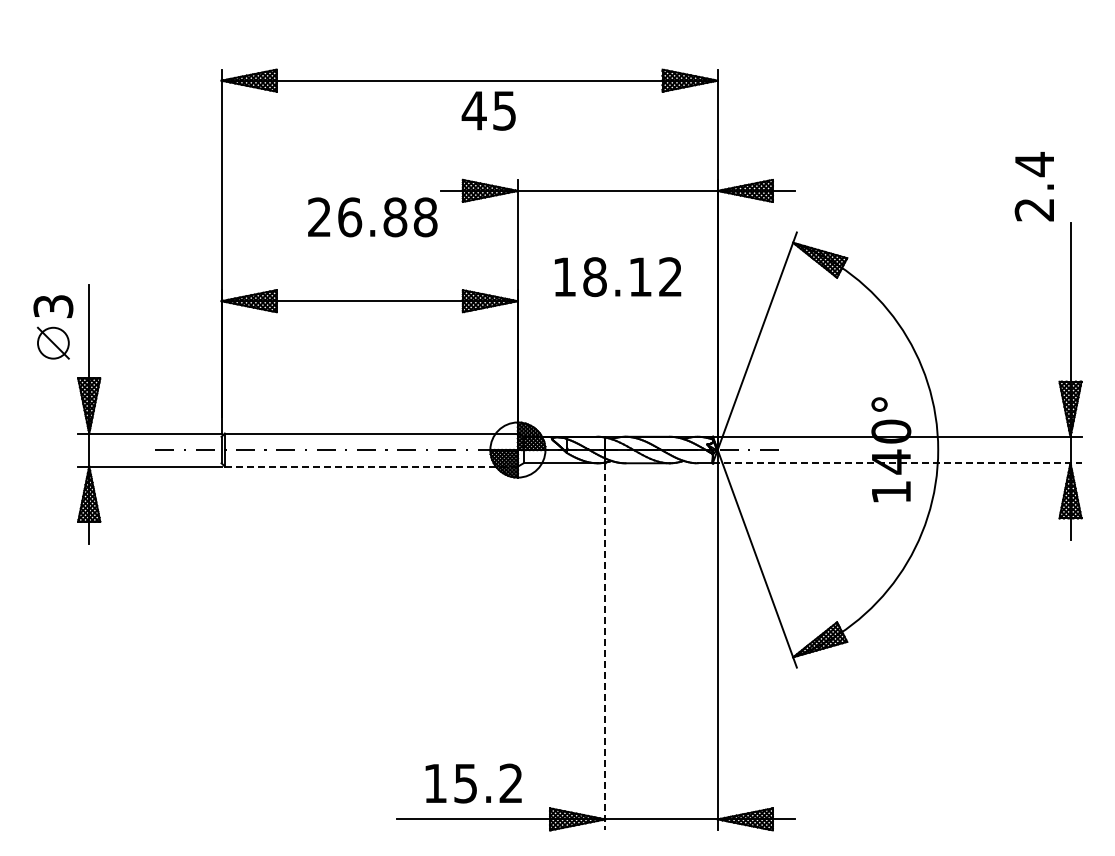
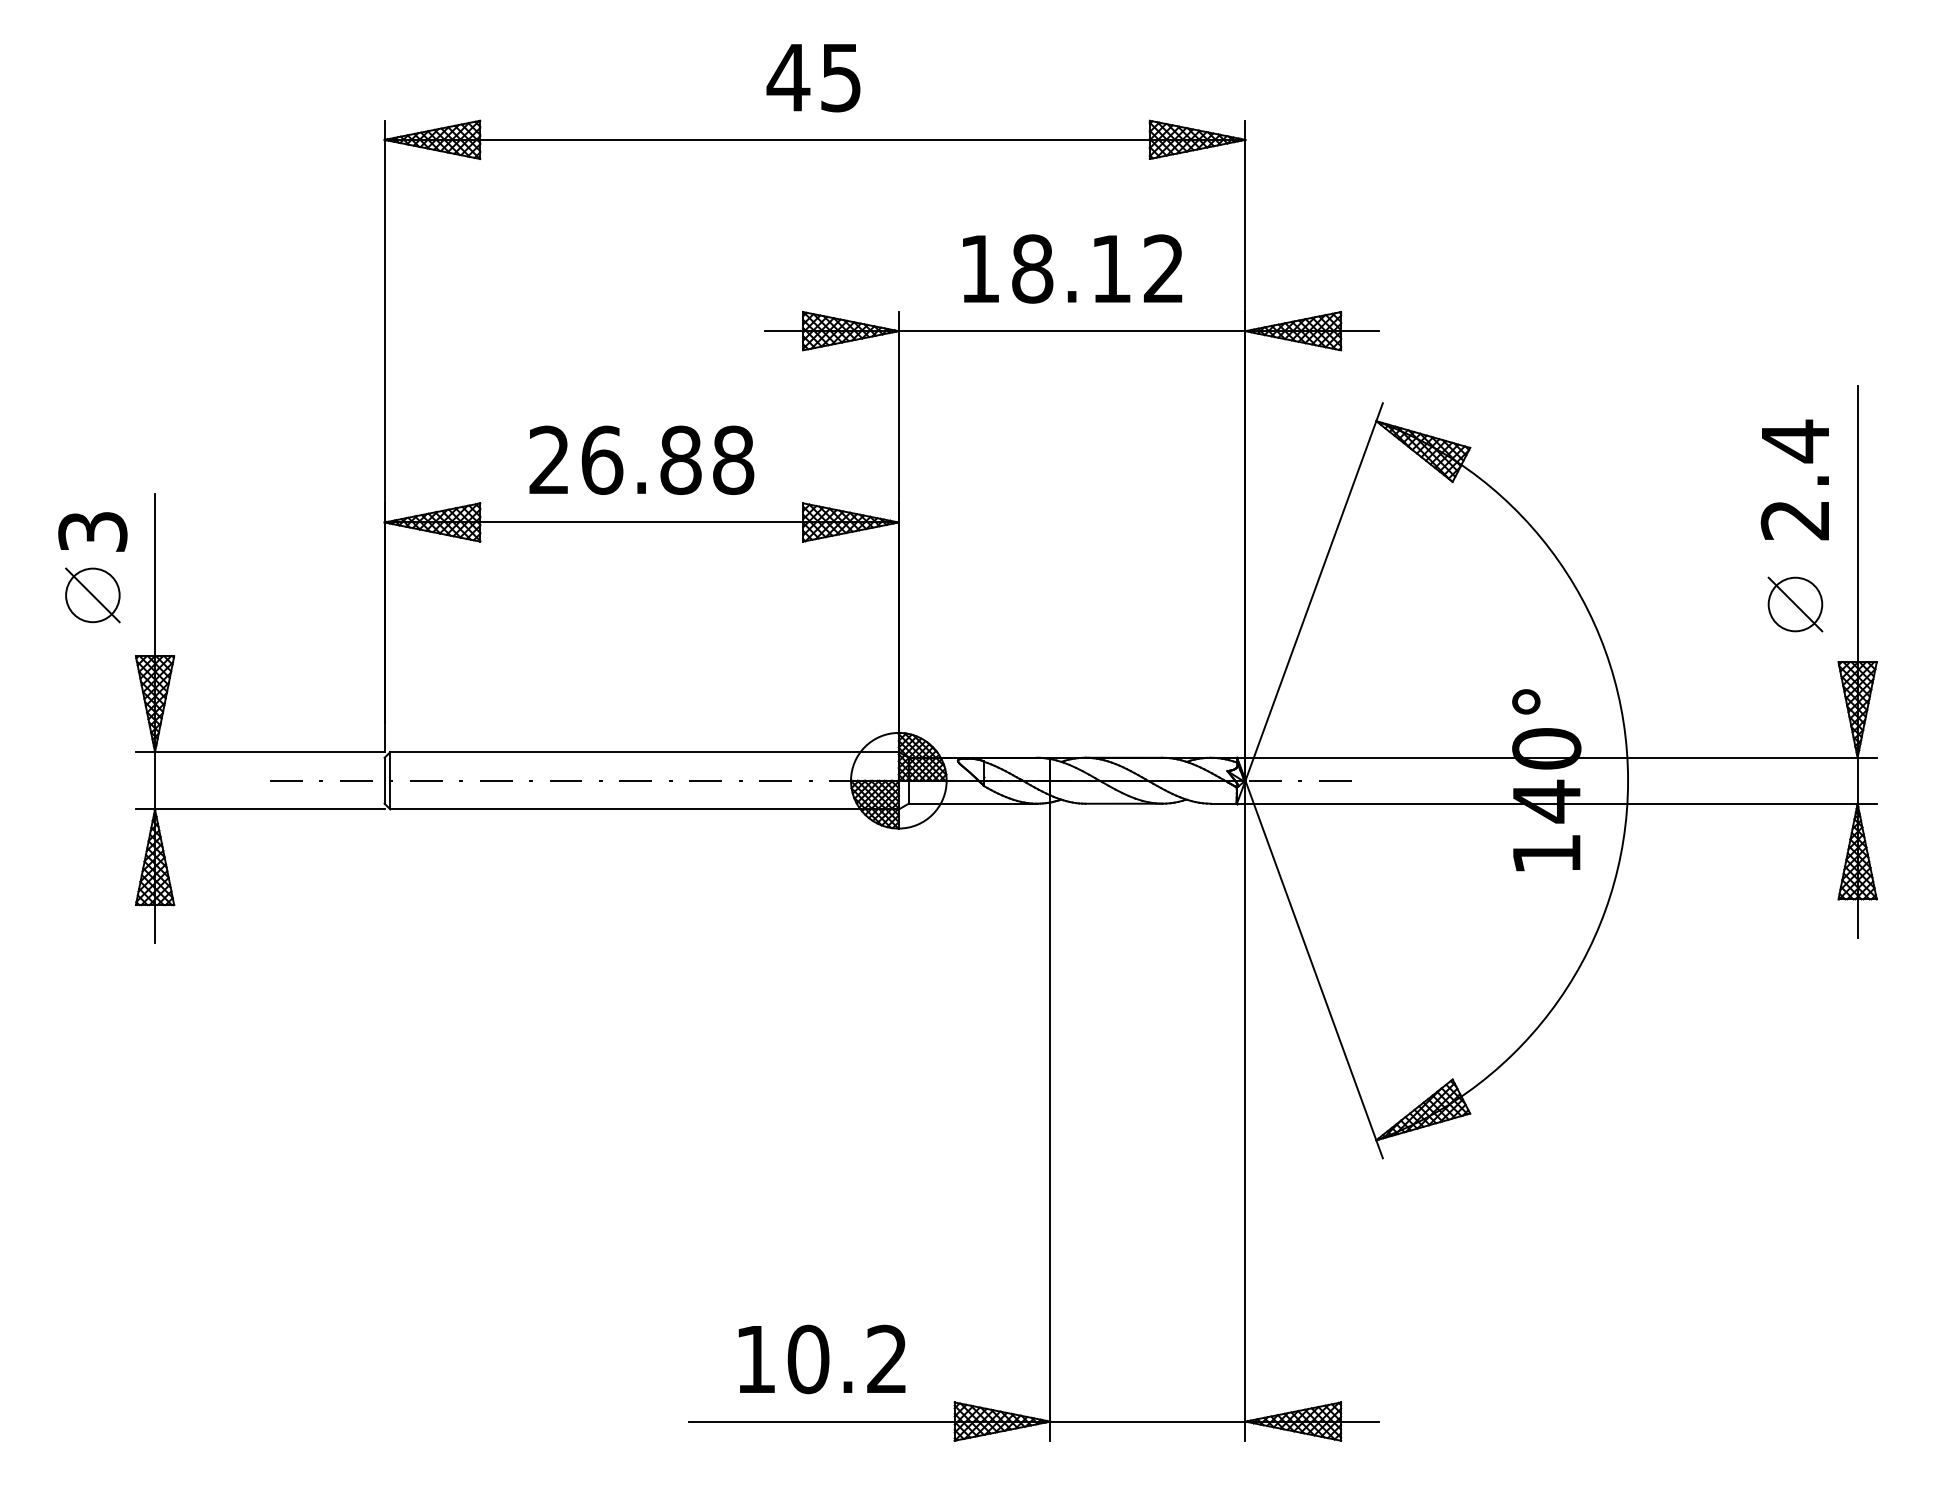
text: (488, 110) -> (813, 77), moved
text: (1033, 186) -> (1793, 479), moved
text: (372, 217) -> (641, 460), moved
text: (618, 277) -> (1073, 269), moved
part: (1034, 348) -> (1795, 604), added
line: (897, 463) -> (1557, 804), dashed -> solid
line: (371, 466) -> (644, 809), dashed -> solid
line: (605, 646) -> (1050, 1121), dashed -> solid
text: (465, 783) -> (807, 1359), 15.2 -> 10.2

